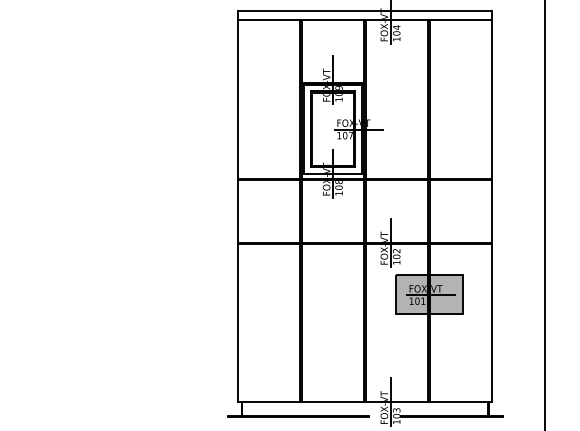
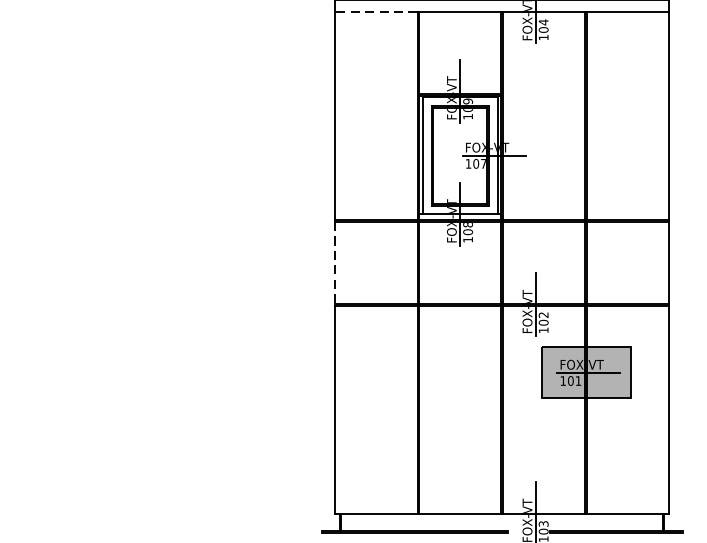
line: (268, 20) -> (375, 13), solid -> dashed
line: (237, 211) -> (335, 263), solid -> dashed

